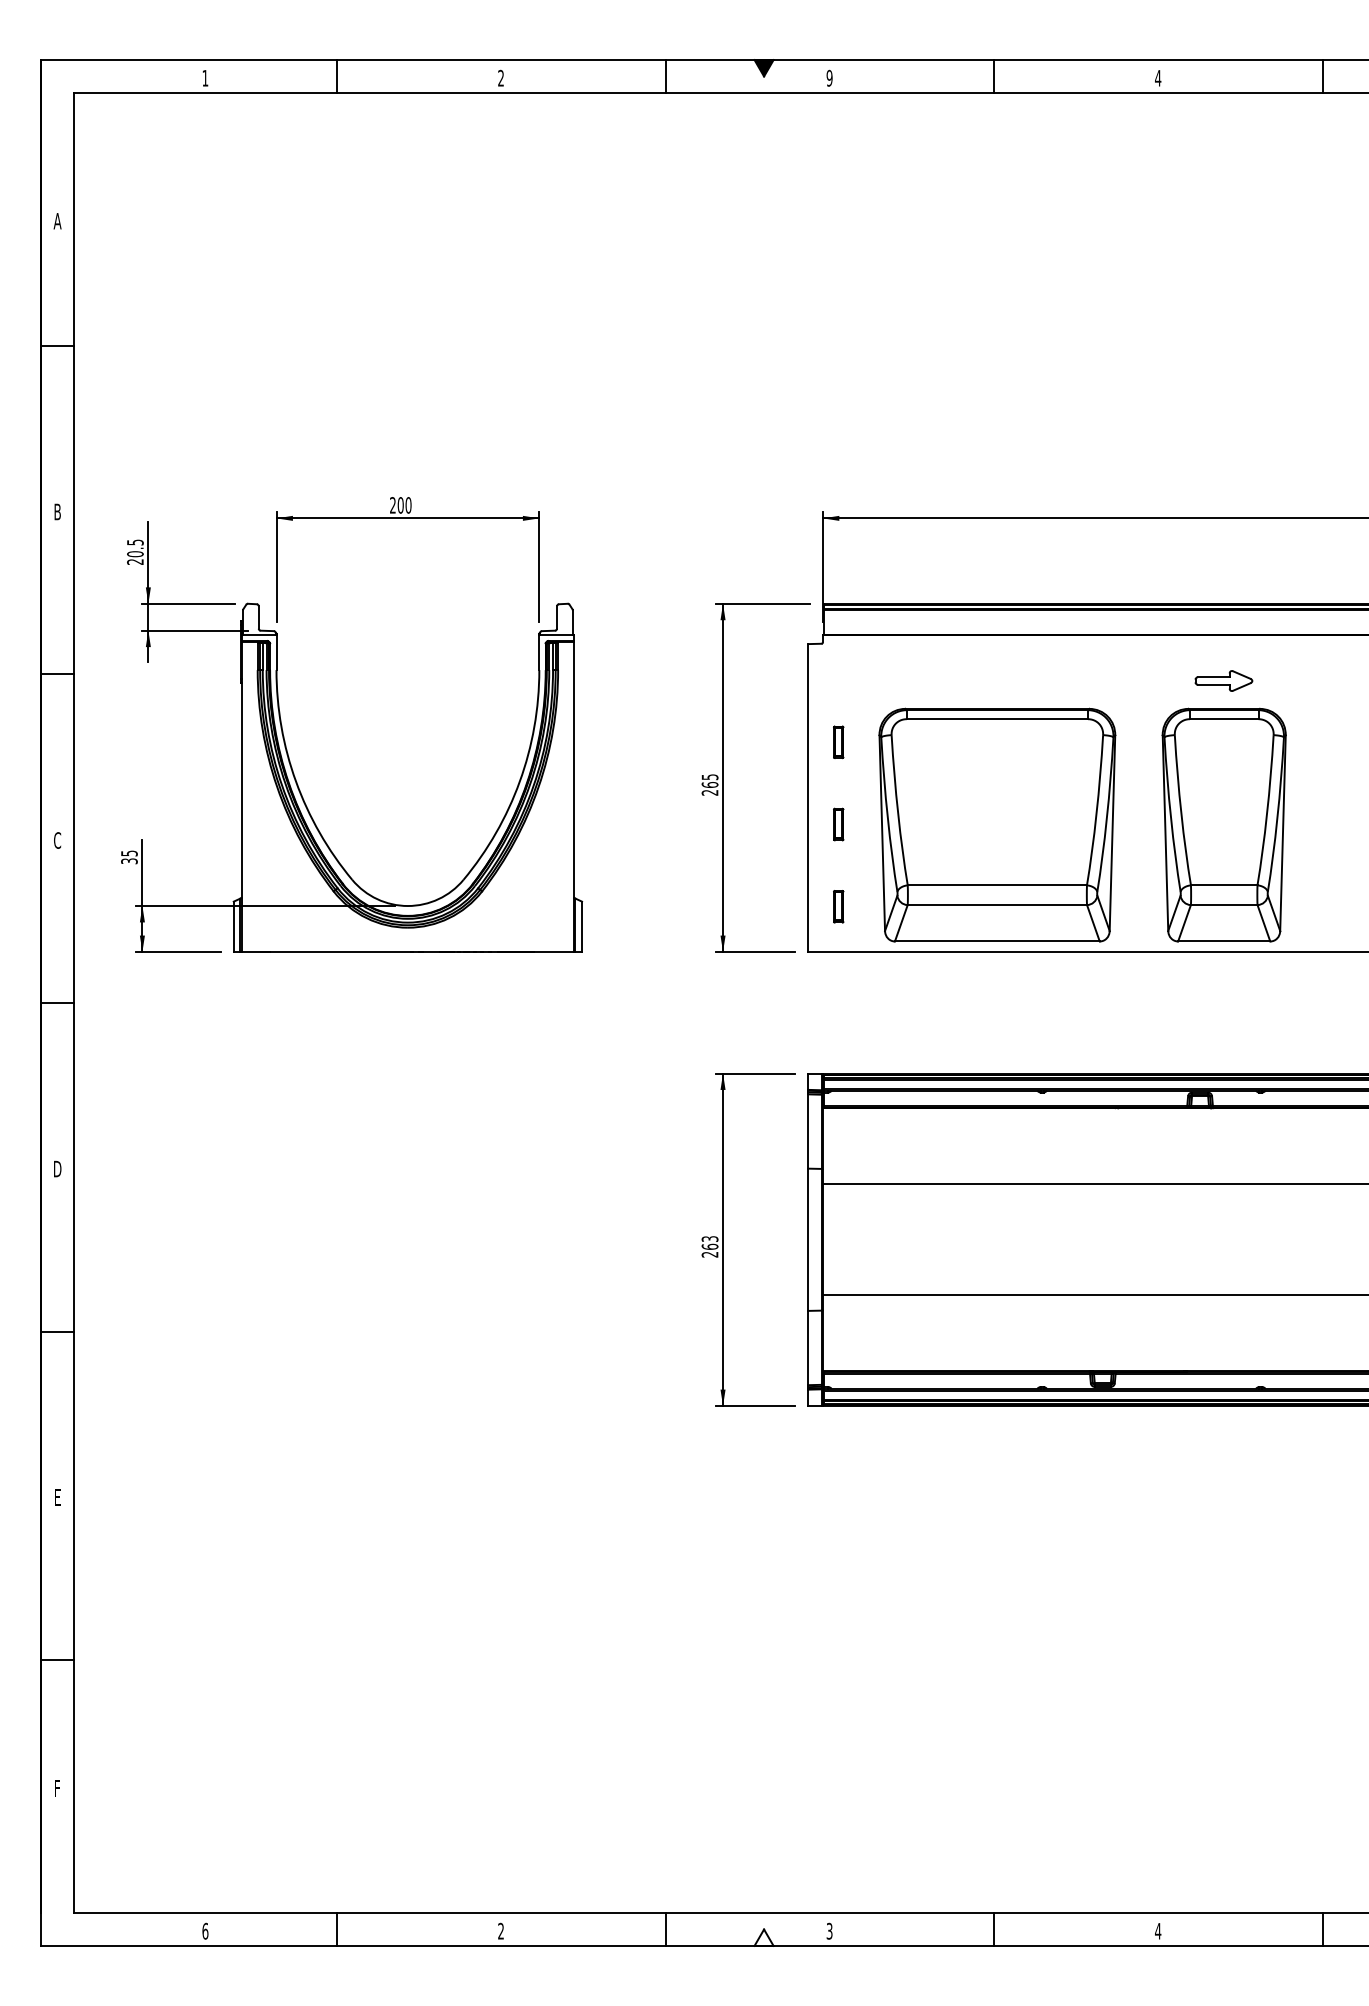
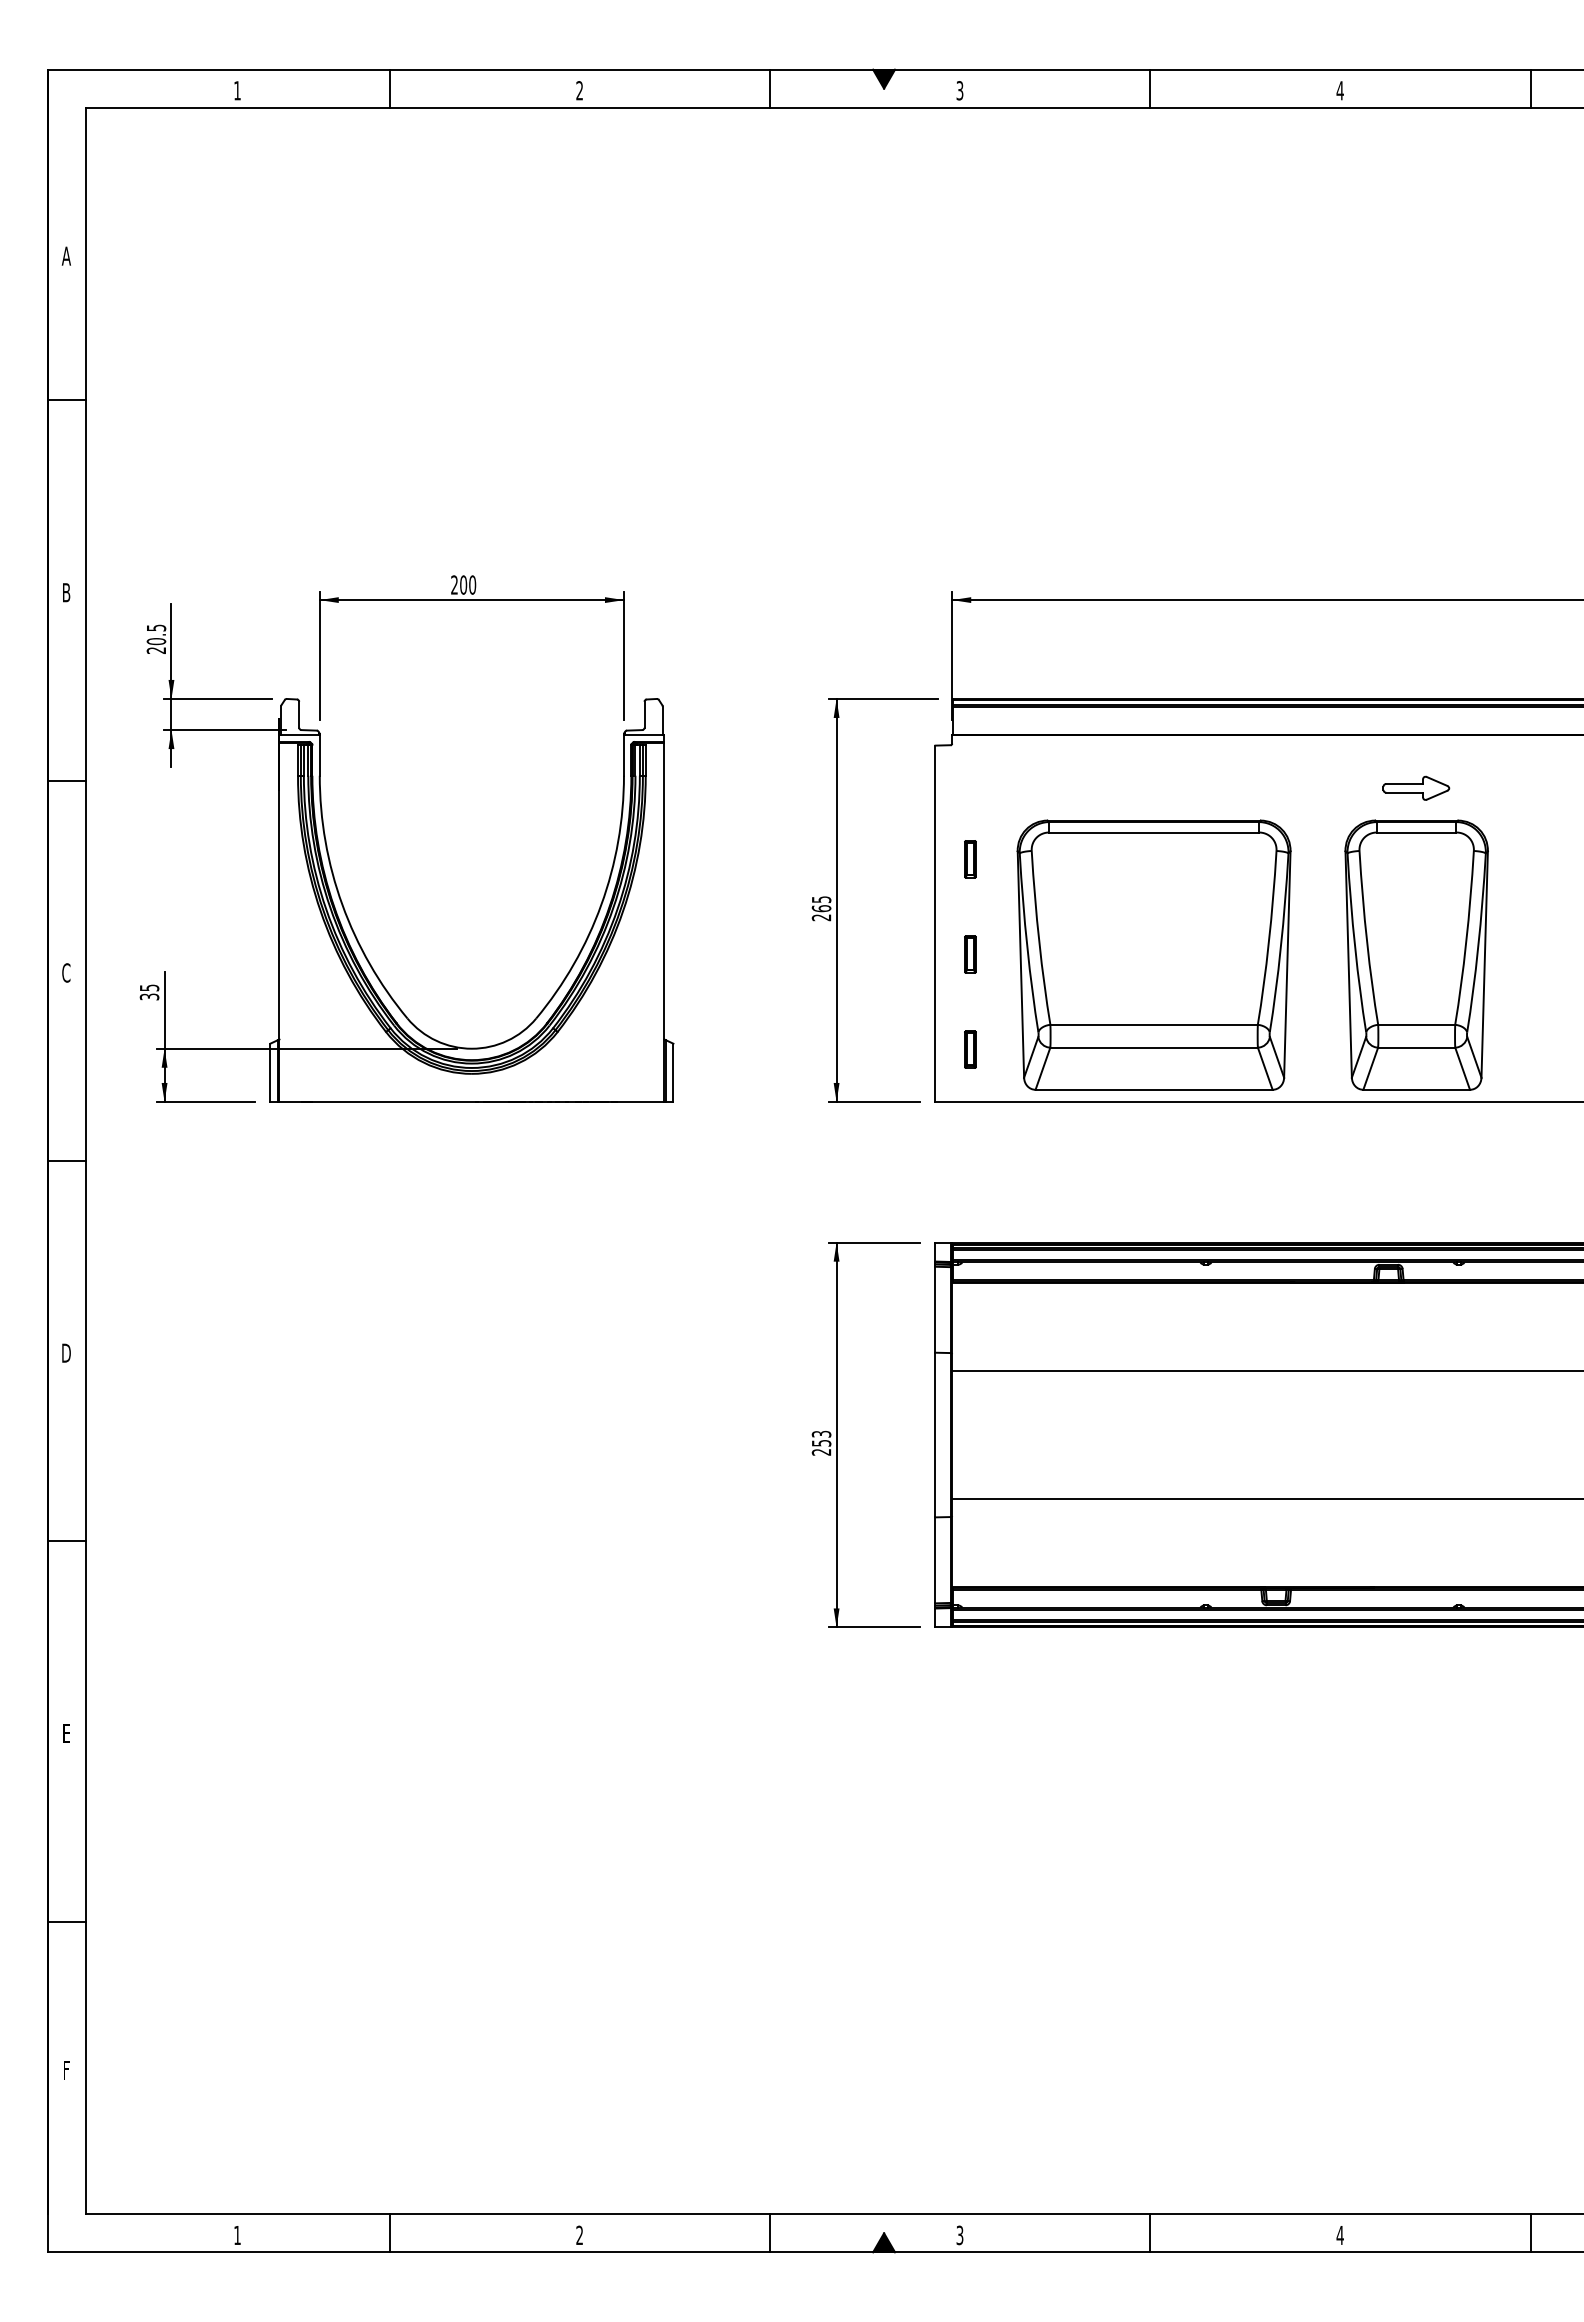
text: (829, 78) -> (959, 90), 9 -> 3
text: (709, 1246) -> (821, 1442), 263 -> 253
text: (205, 1931) -> (237, 2235), 6 -> 1
fill: (764, 1937) -> (884, 2242), added

